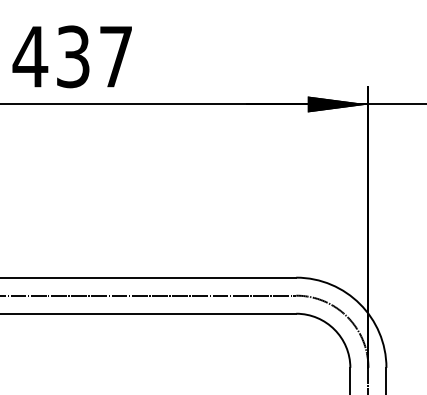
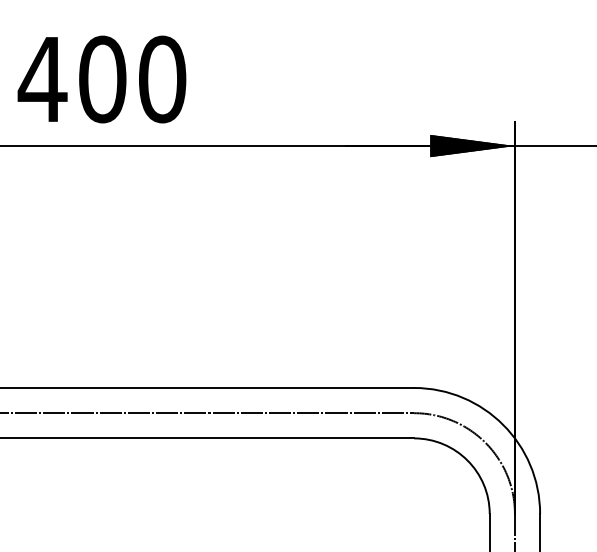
text: (94, 56) -> (132, 79), 437 -> 400

